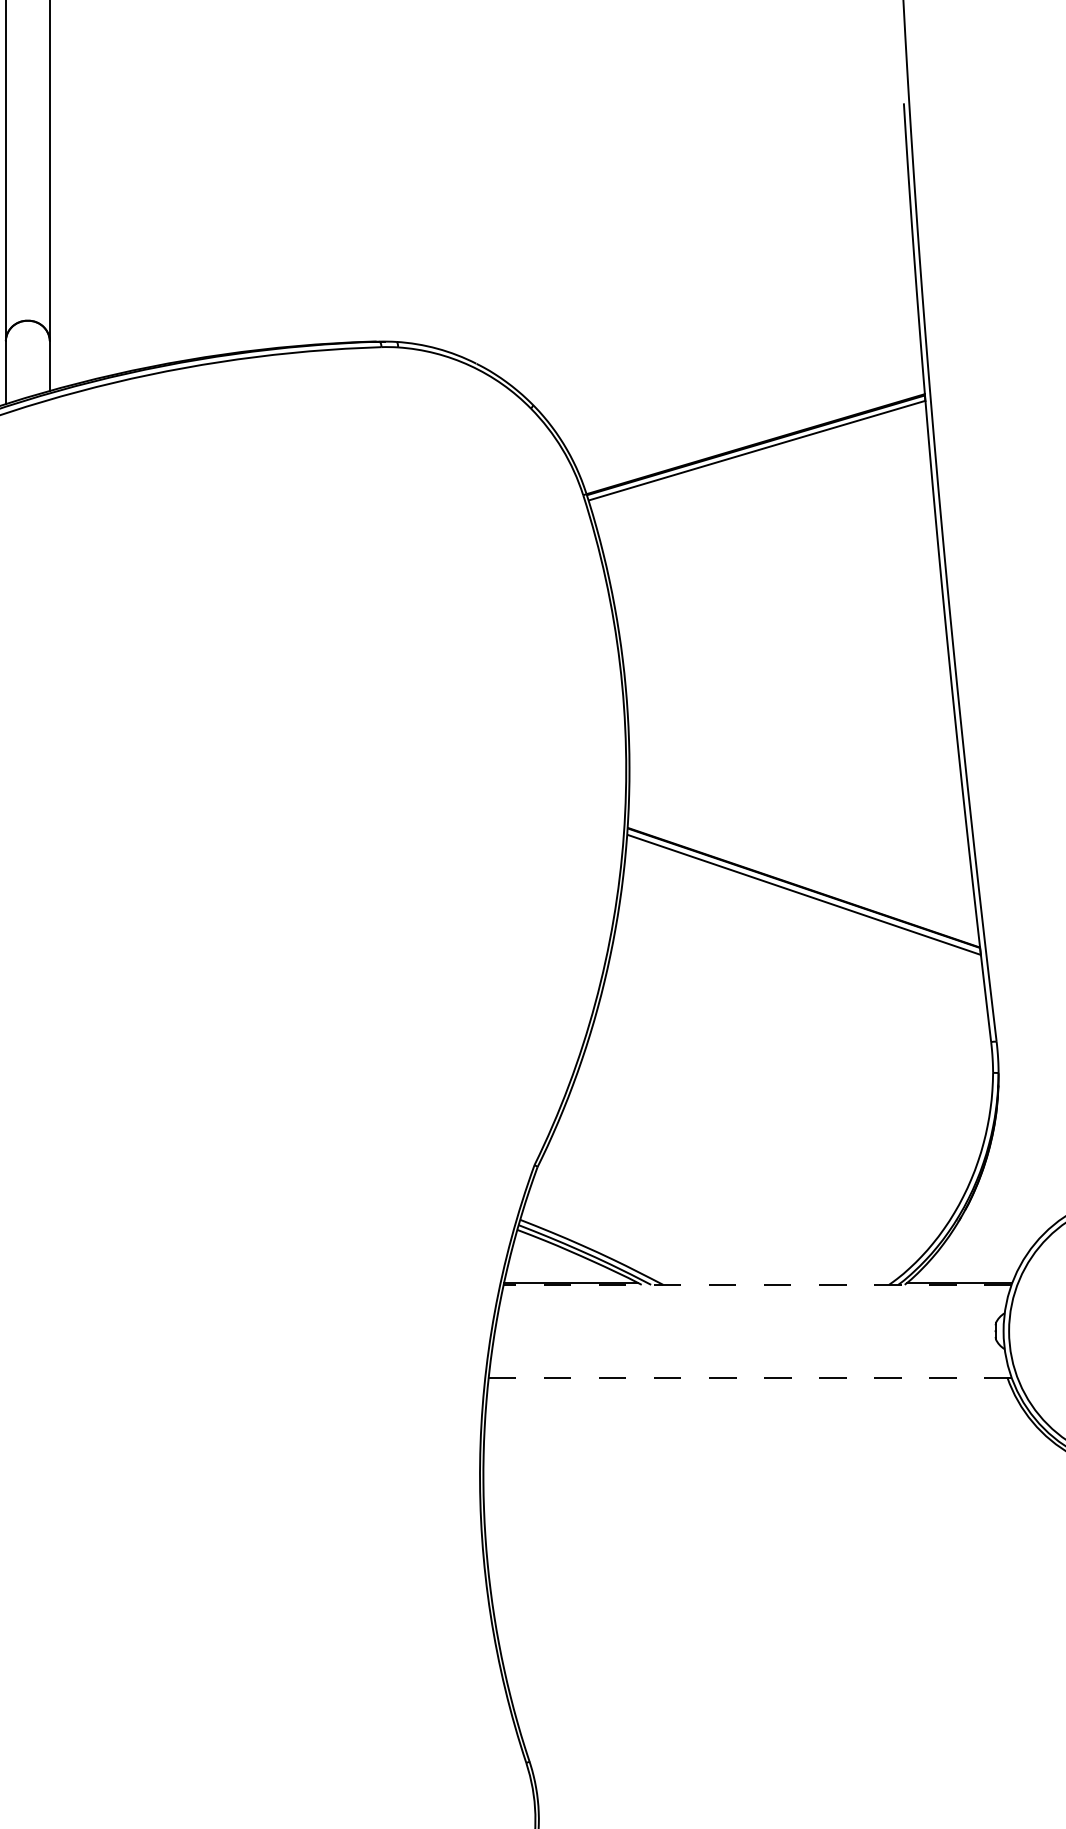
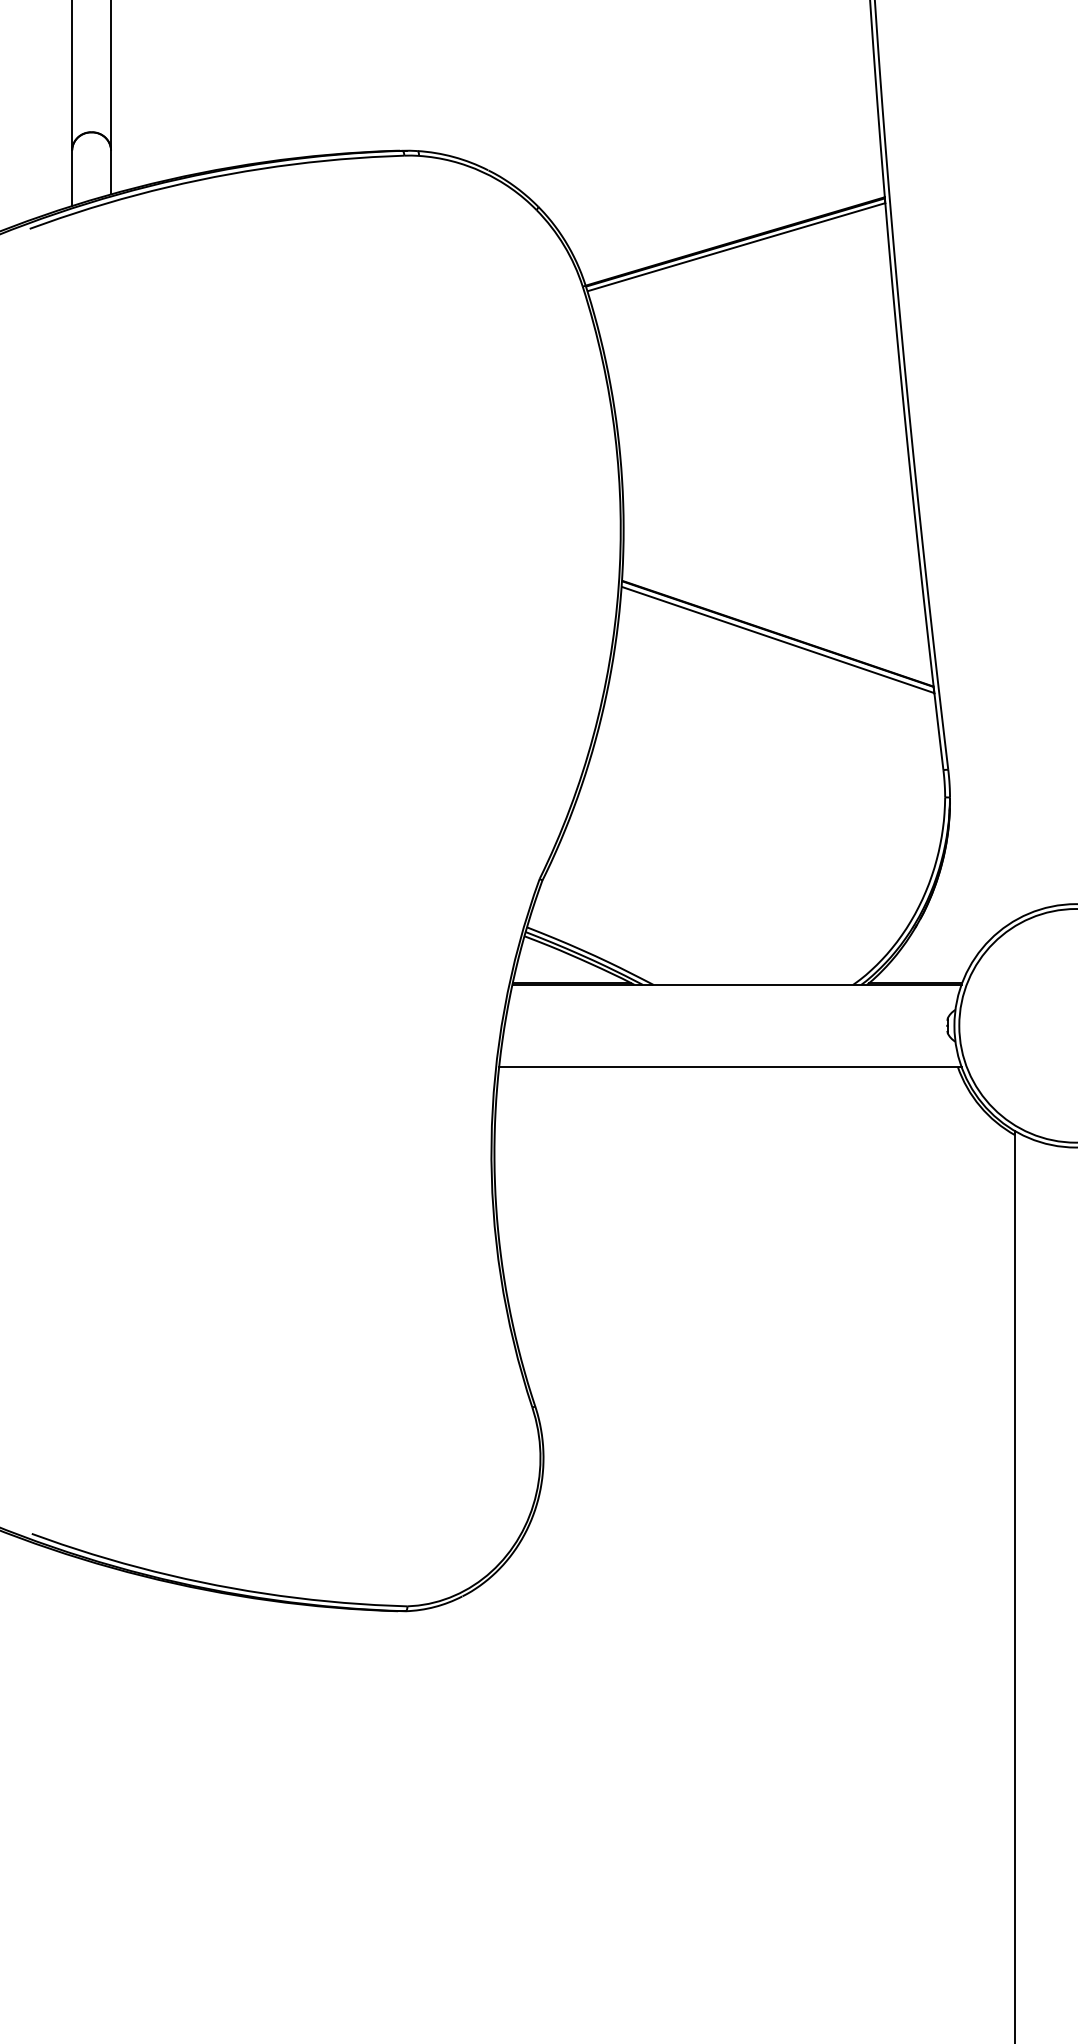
line: (758, 1284) -> (737, 984), dashed -> solid
line: (750, 1377) -> (730, 1066), dashed -> solid

